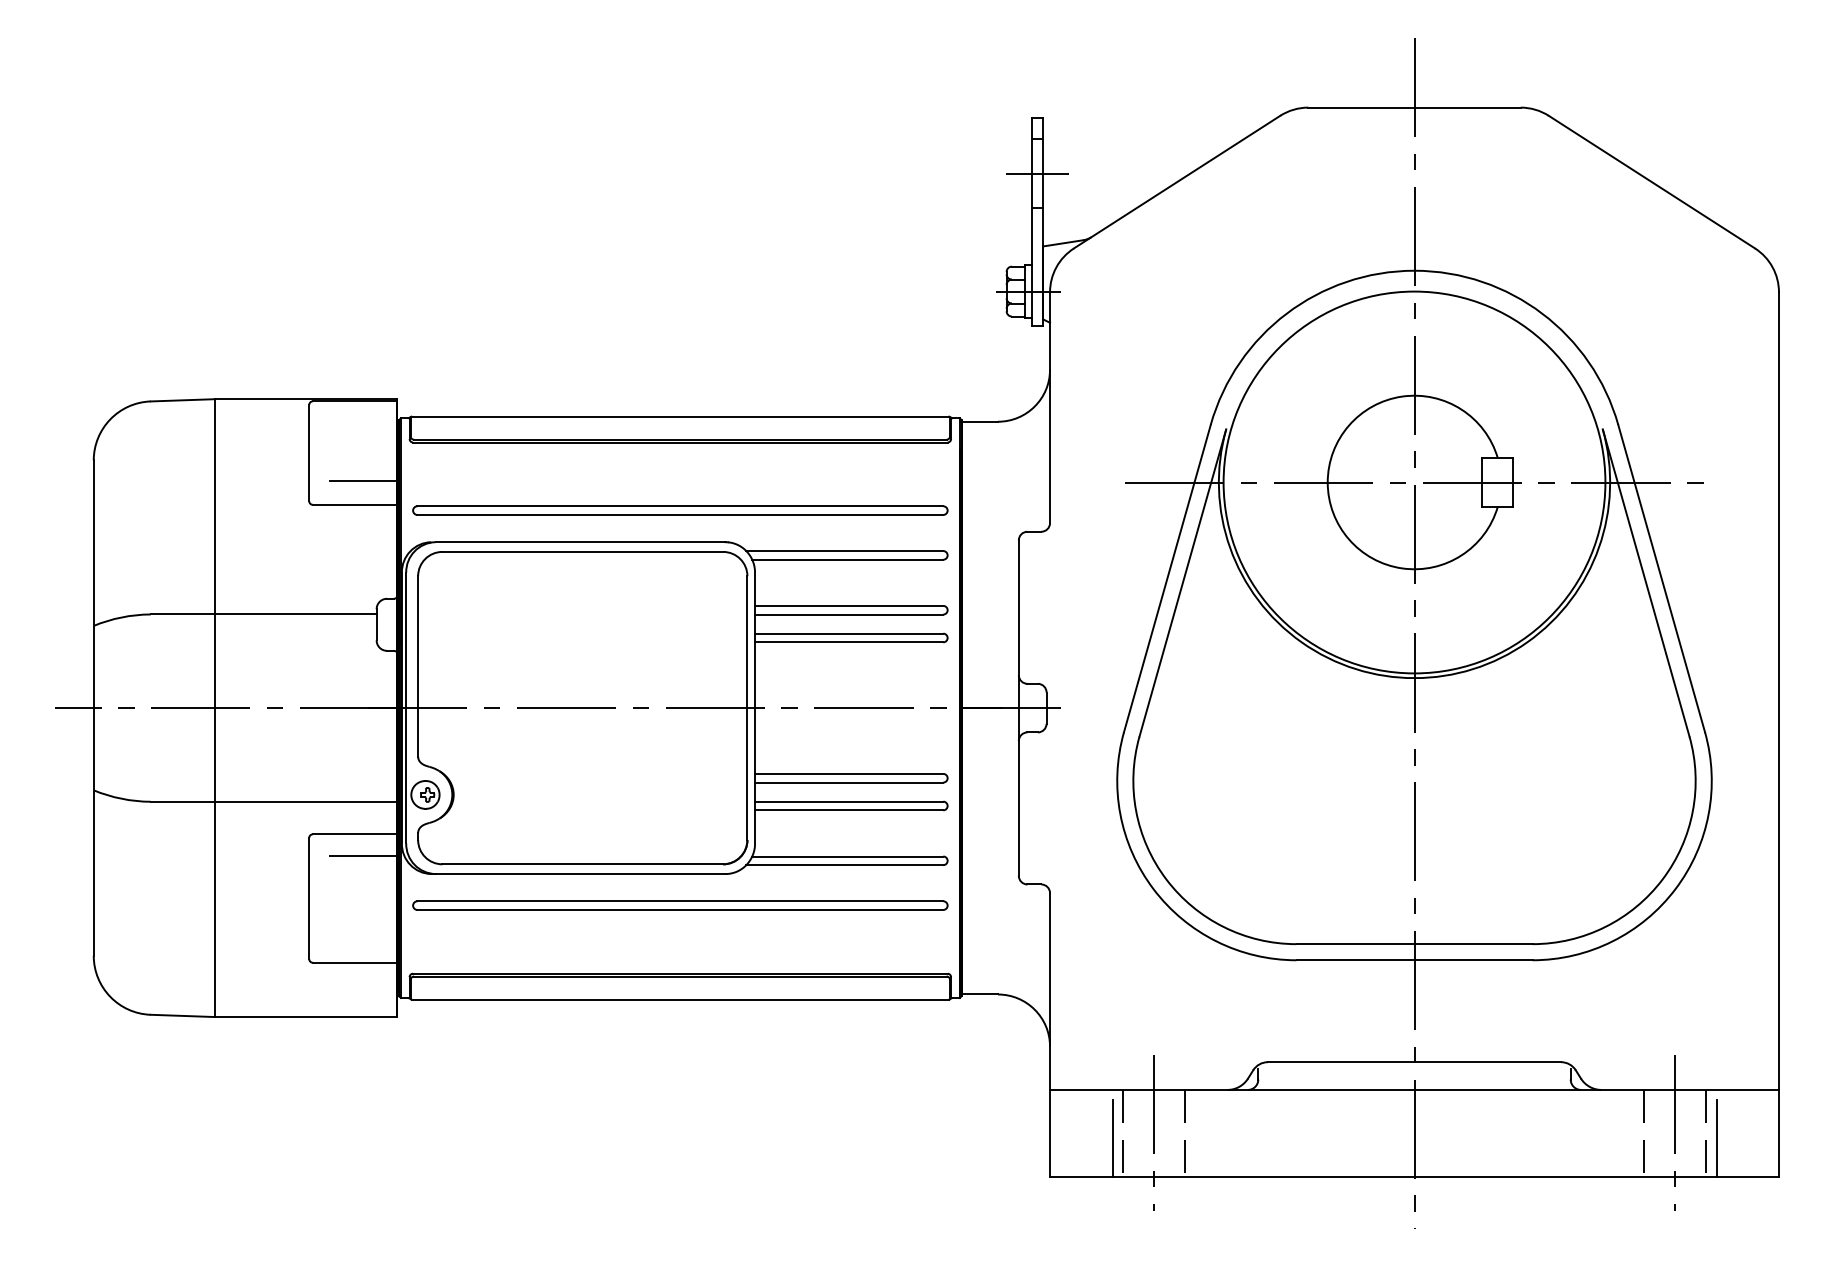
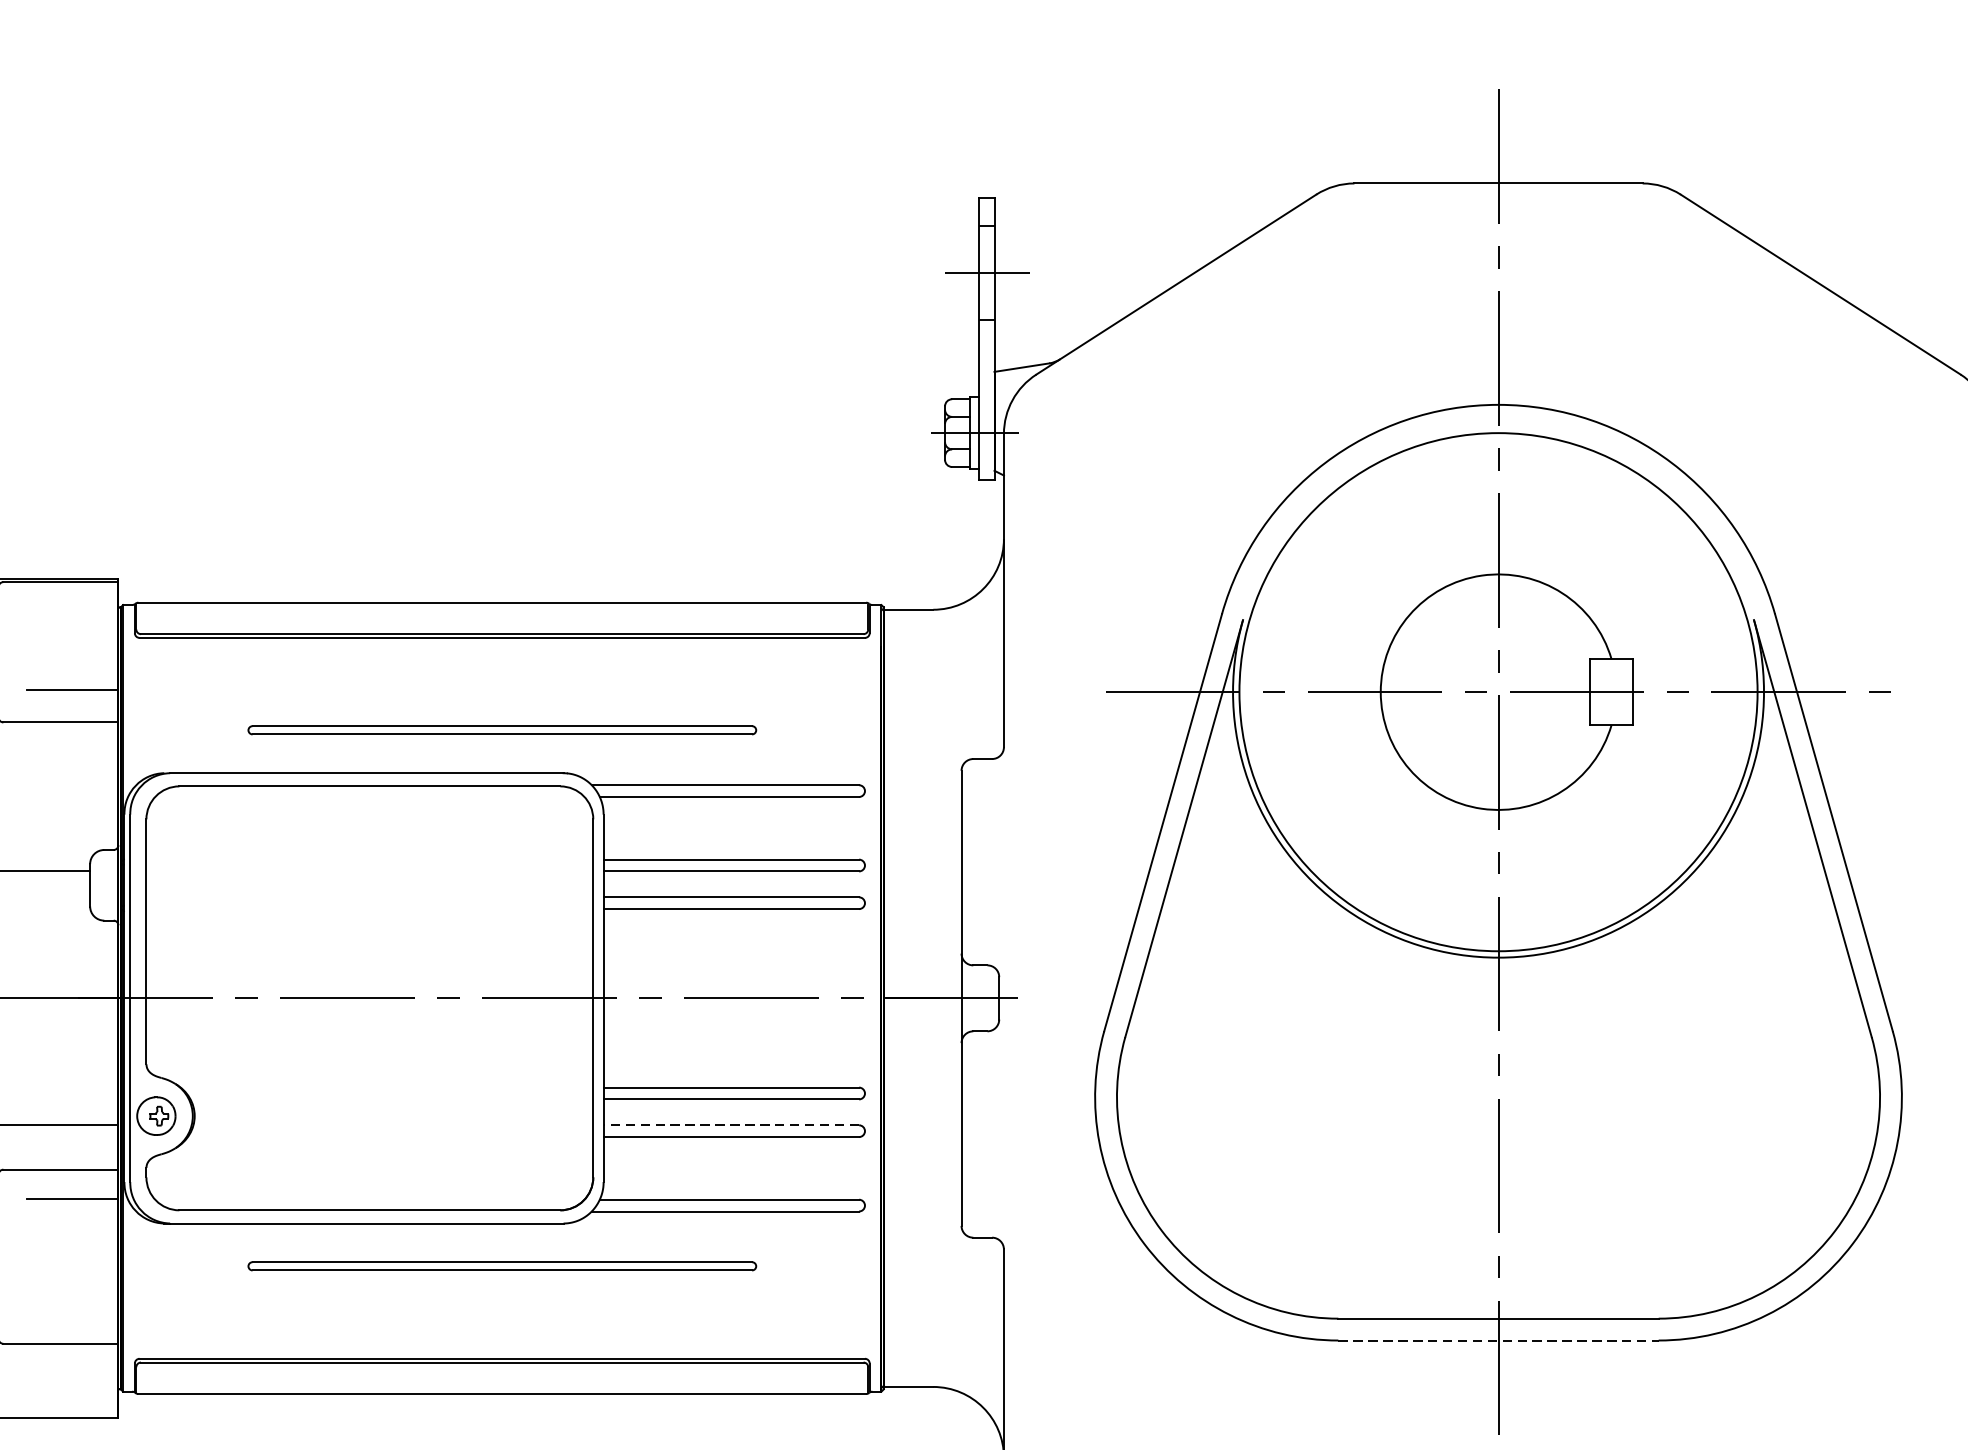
part: (680, 510) -> (502, 730), size x0.7
line: (848, 801) -> (730, 1125), solid -> dashed
part: (680, 905) -> (502, 1266), size x0.7
line: (1415, 960) -> (1499, 1340), solid -> dashed

